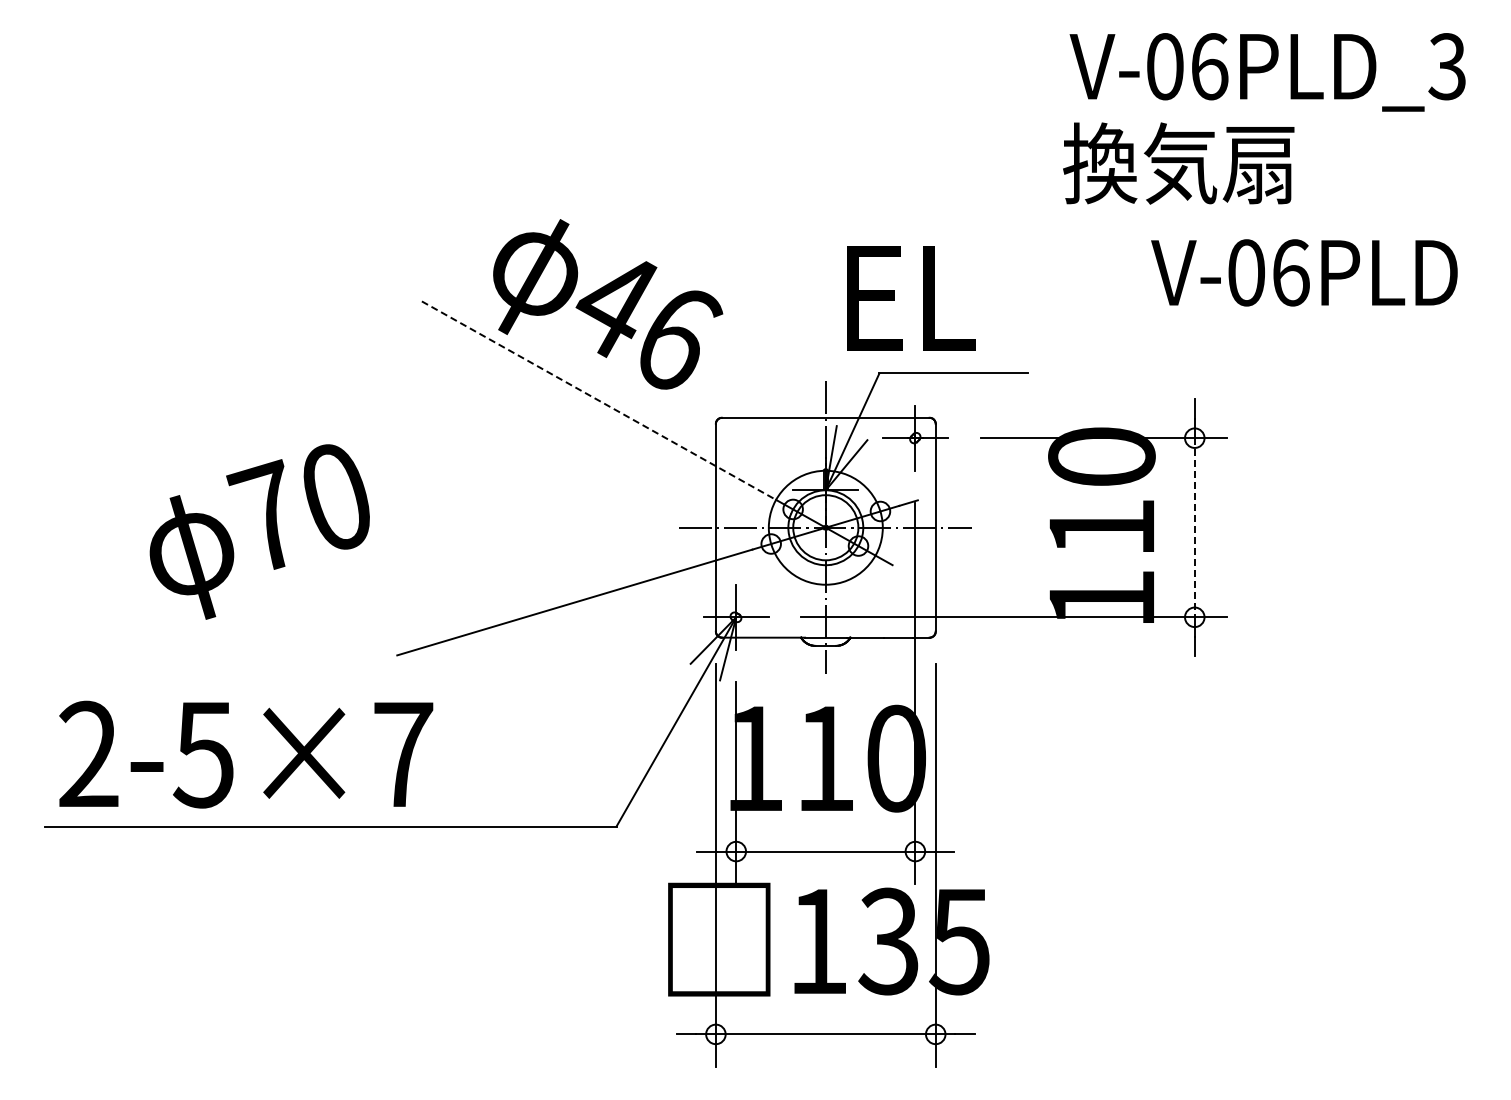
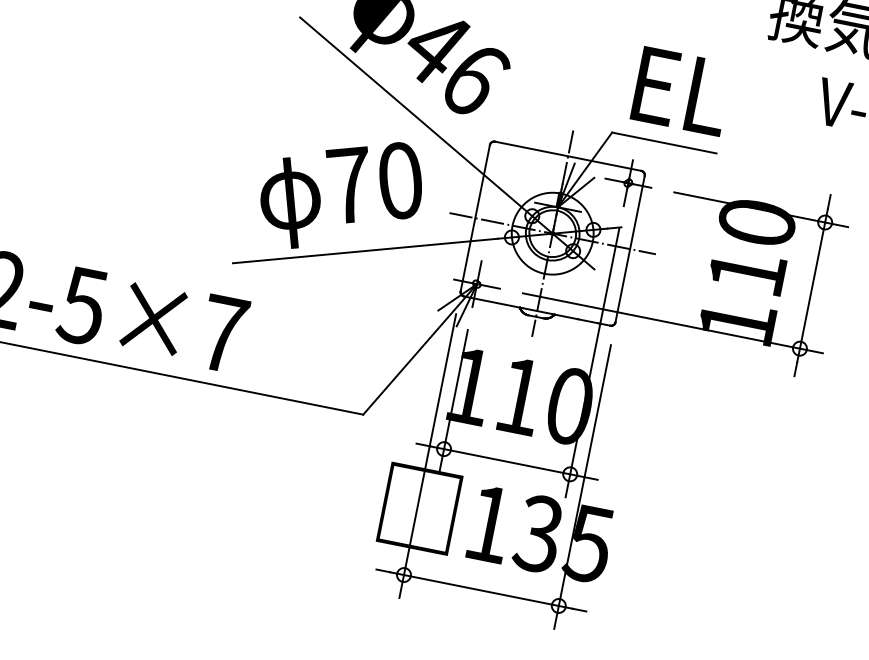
text: (911, 298) -> (681, 91), moved
line: (599, 400) -> (411, 112), dashed -> solid
line: (1194, 527) -> (812, 285), dashed -> solid
text: (259, 531) -> (341, 194), moved

